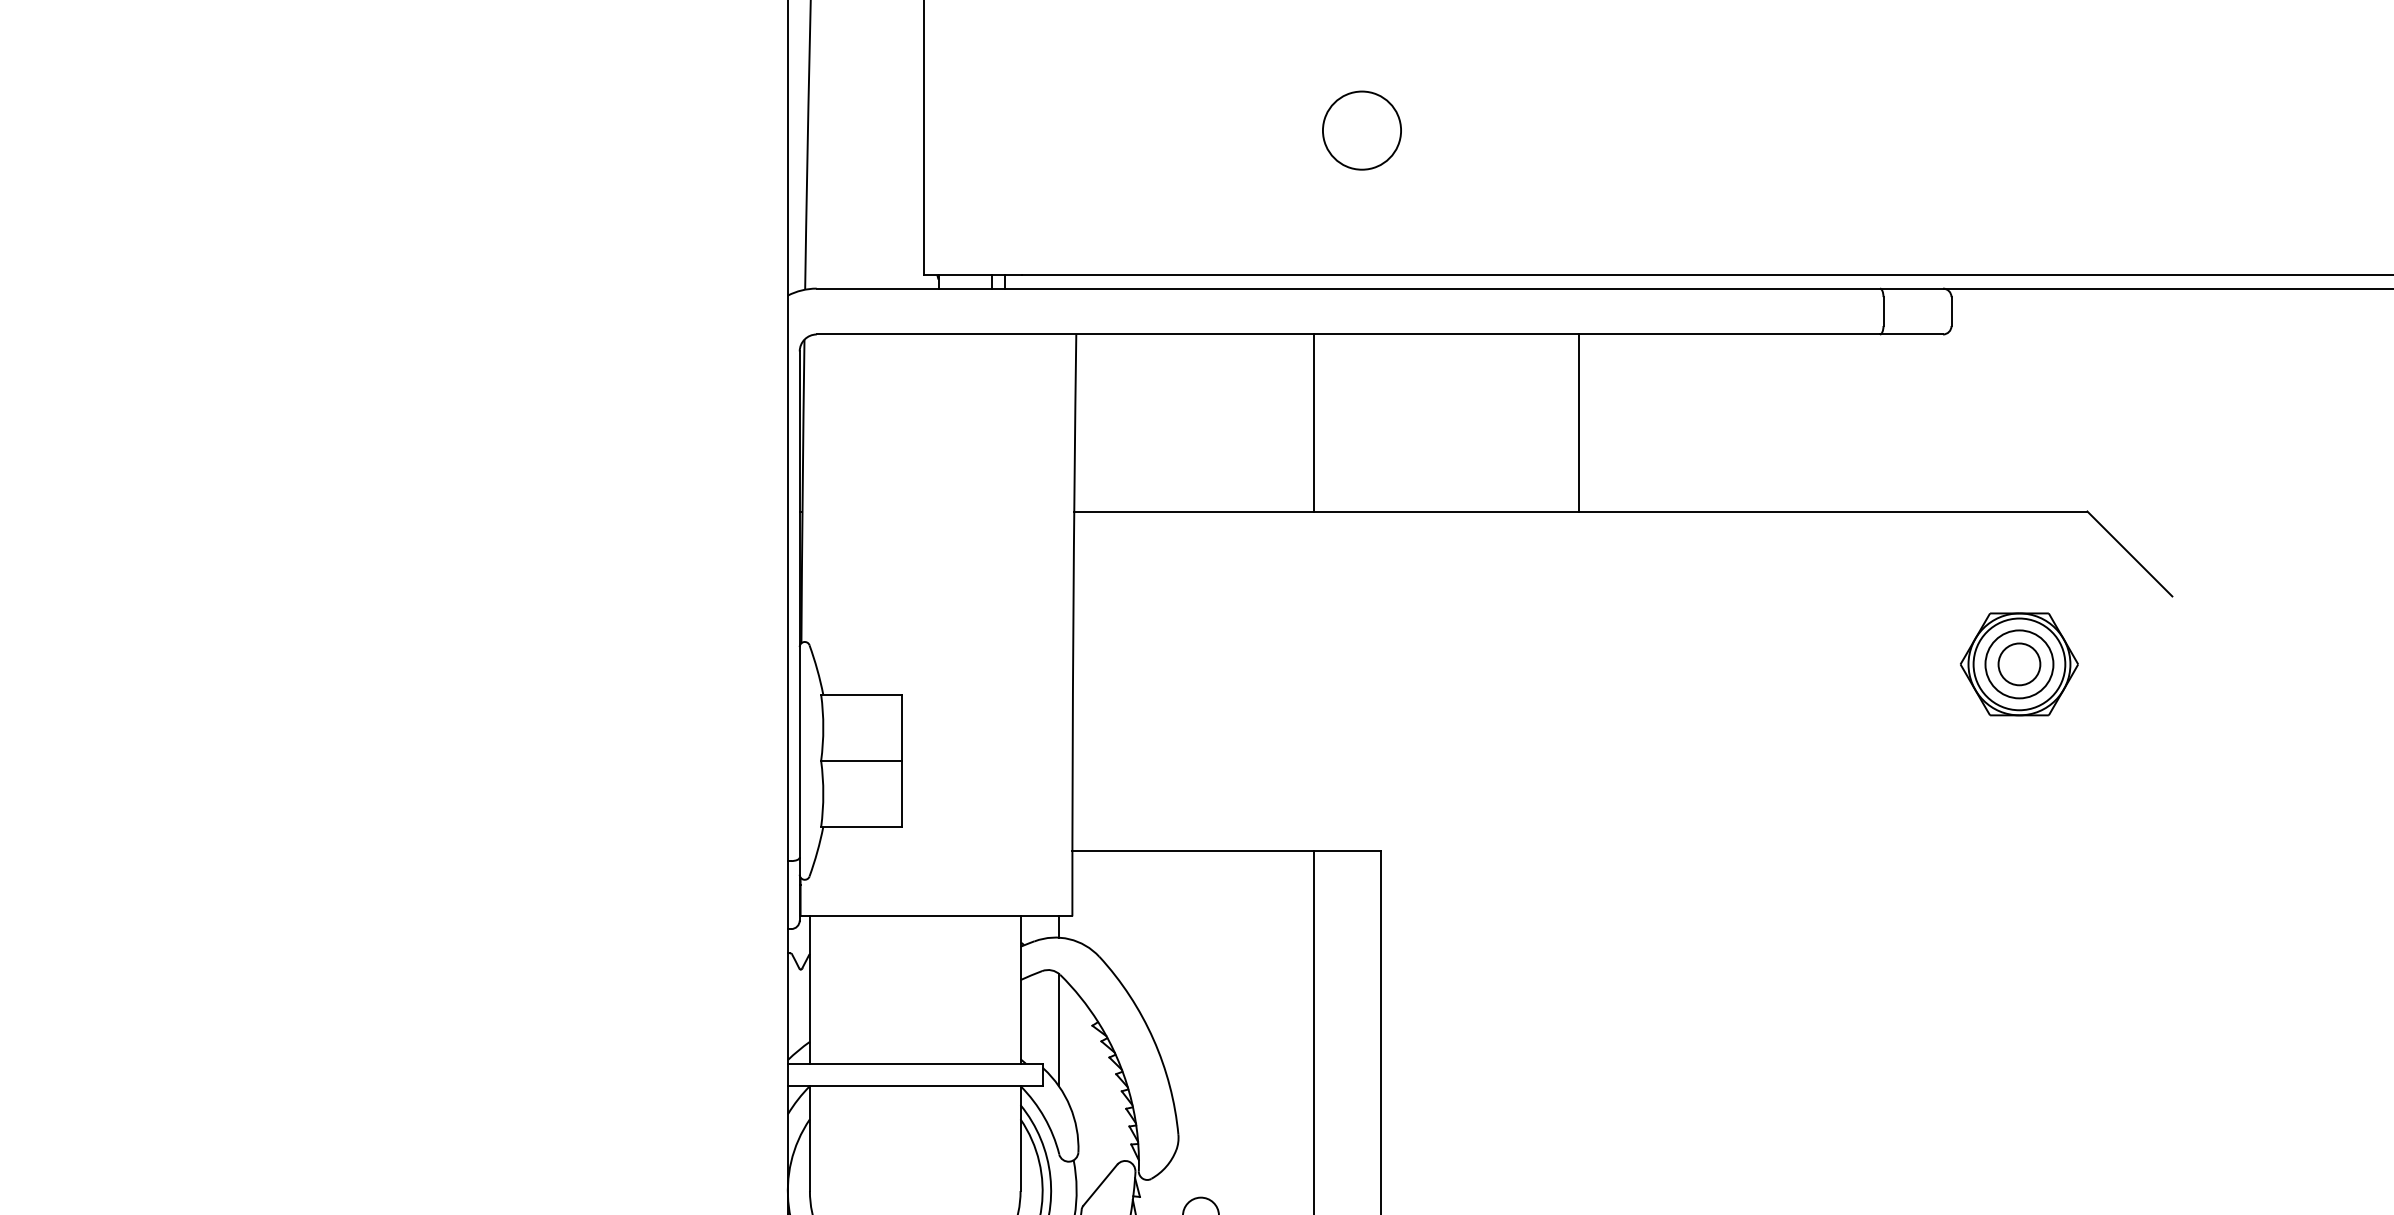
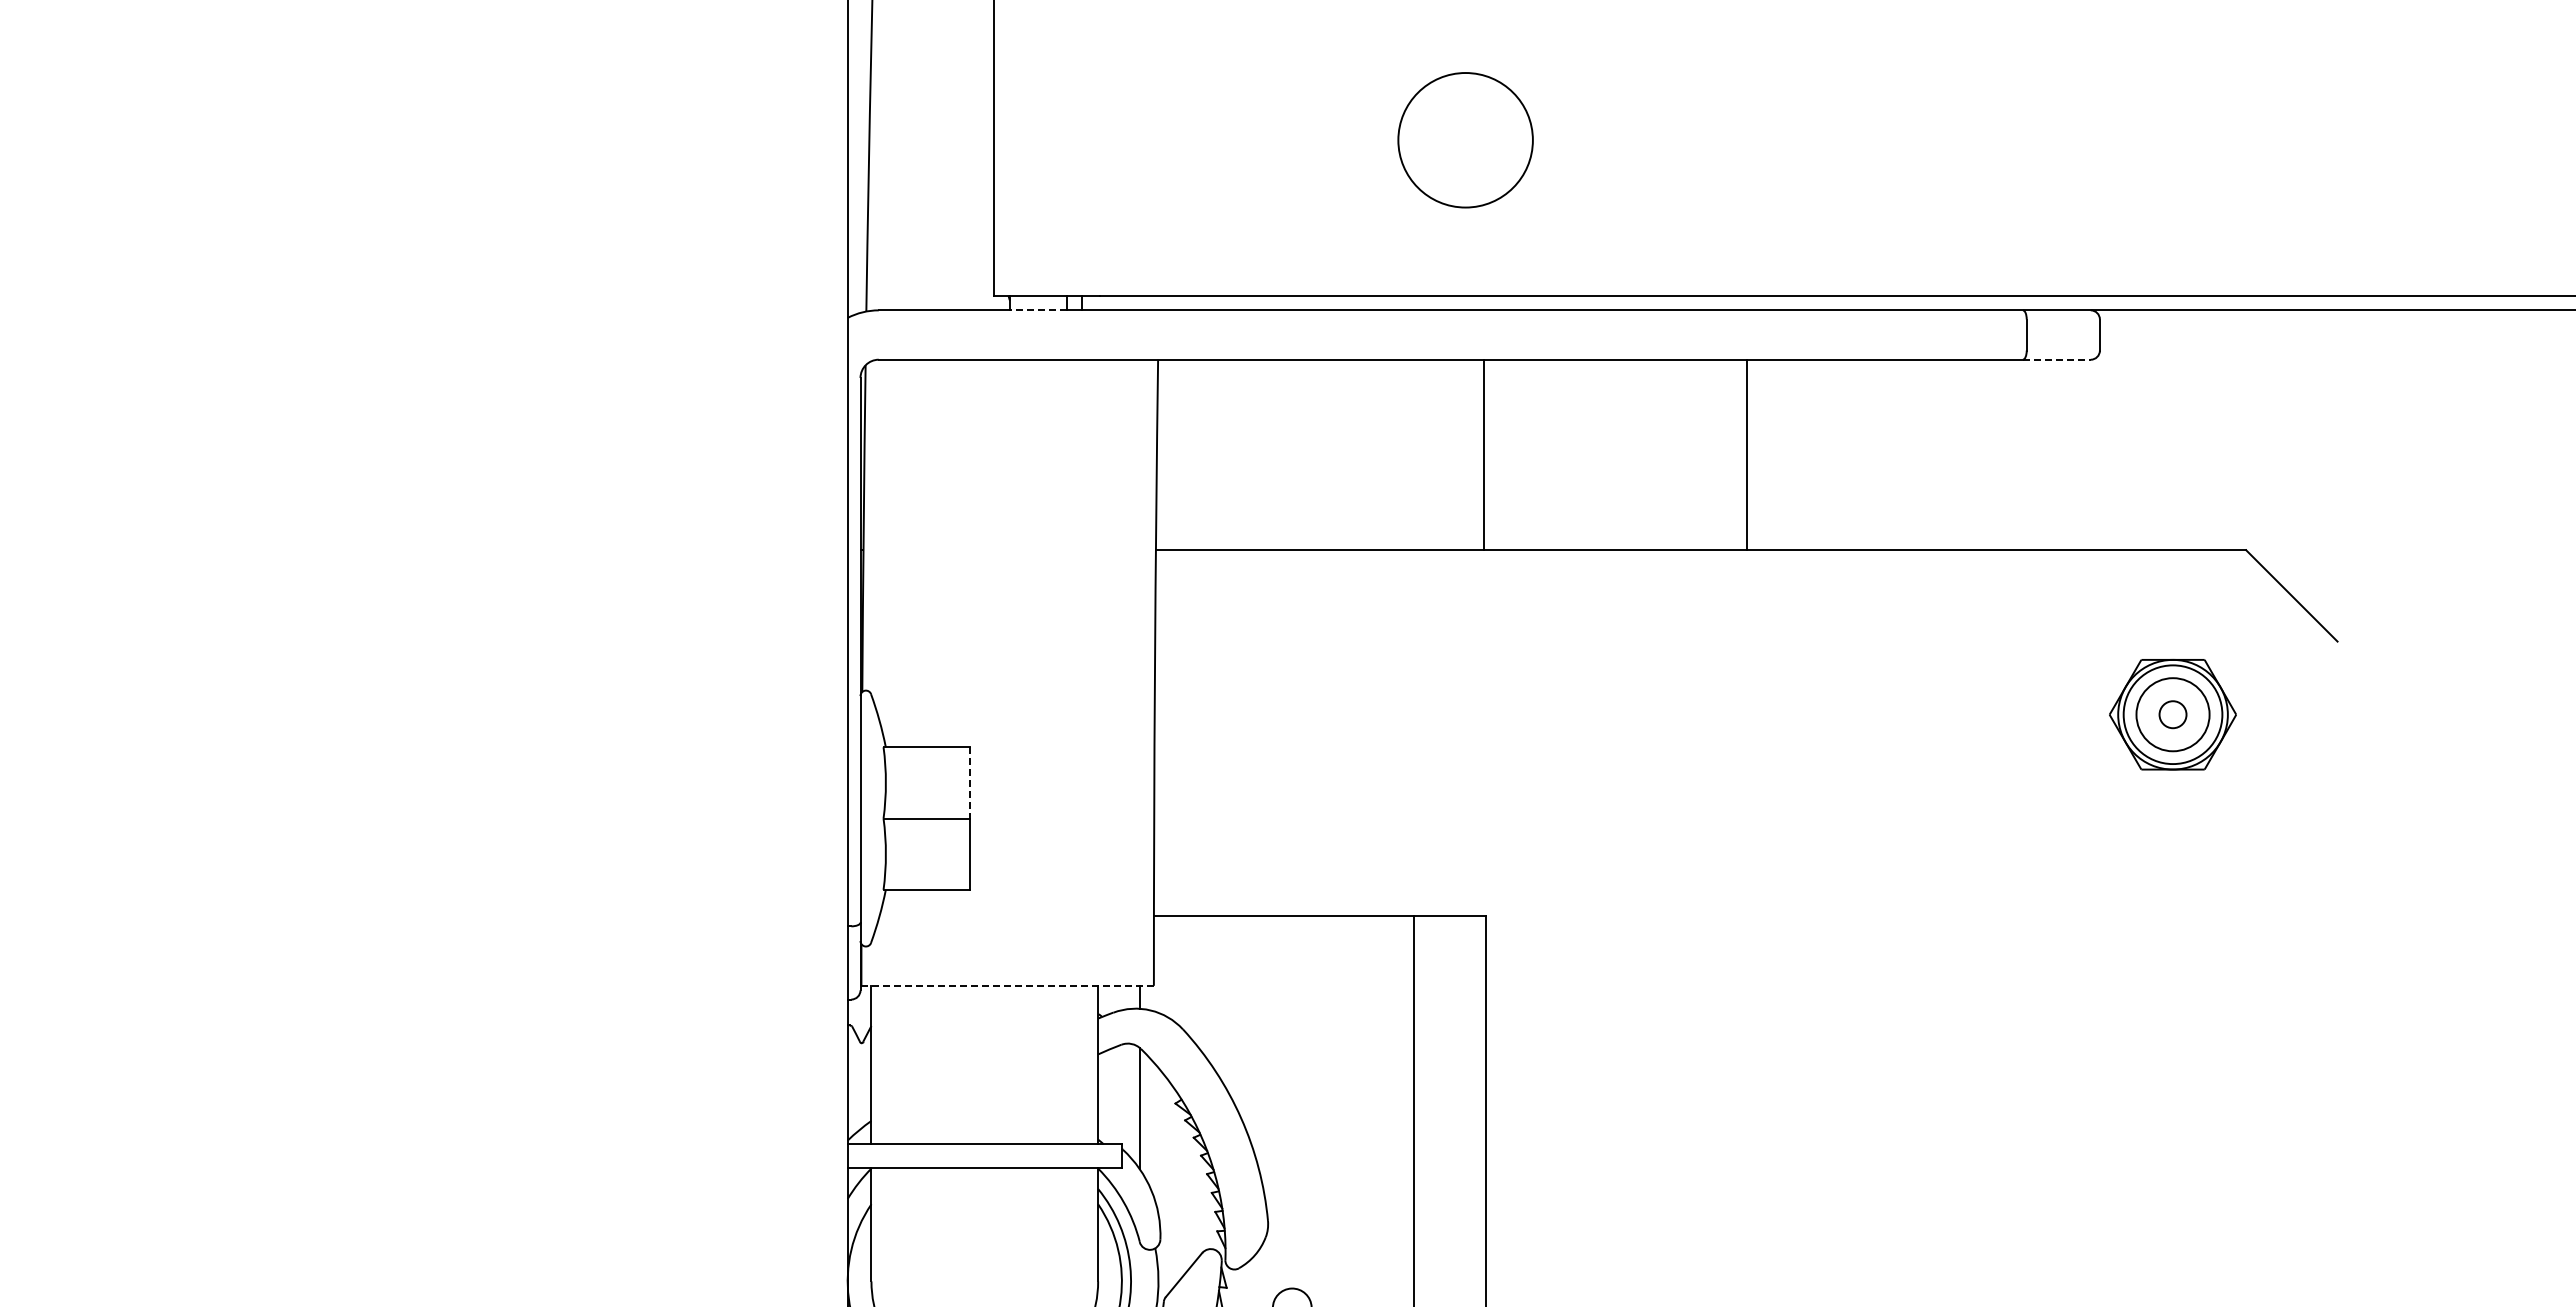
circle: (1361, 130) -> (1465, 140), size x1.6
line: (965, 288) -> (1038, 310), solid -> dashed
line: (1911, 334) -> (2056, 359), solid -> dashed
line: (1313, 422) -> (1483, 454), moved
line: (1579, 422) -> (1747, 454), moved
circle: (2018, 664) -> (2172, 714), size x0.6
line: (901, 727) -> (970, 782), solid -> dashed
line: (937, 916) -> (1008, 985), solid -> dashed

